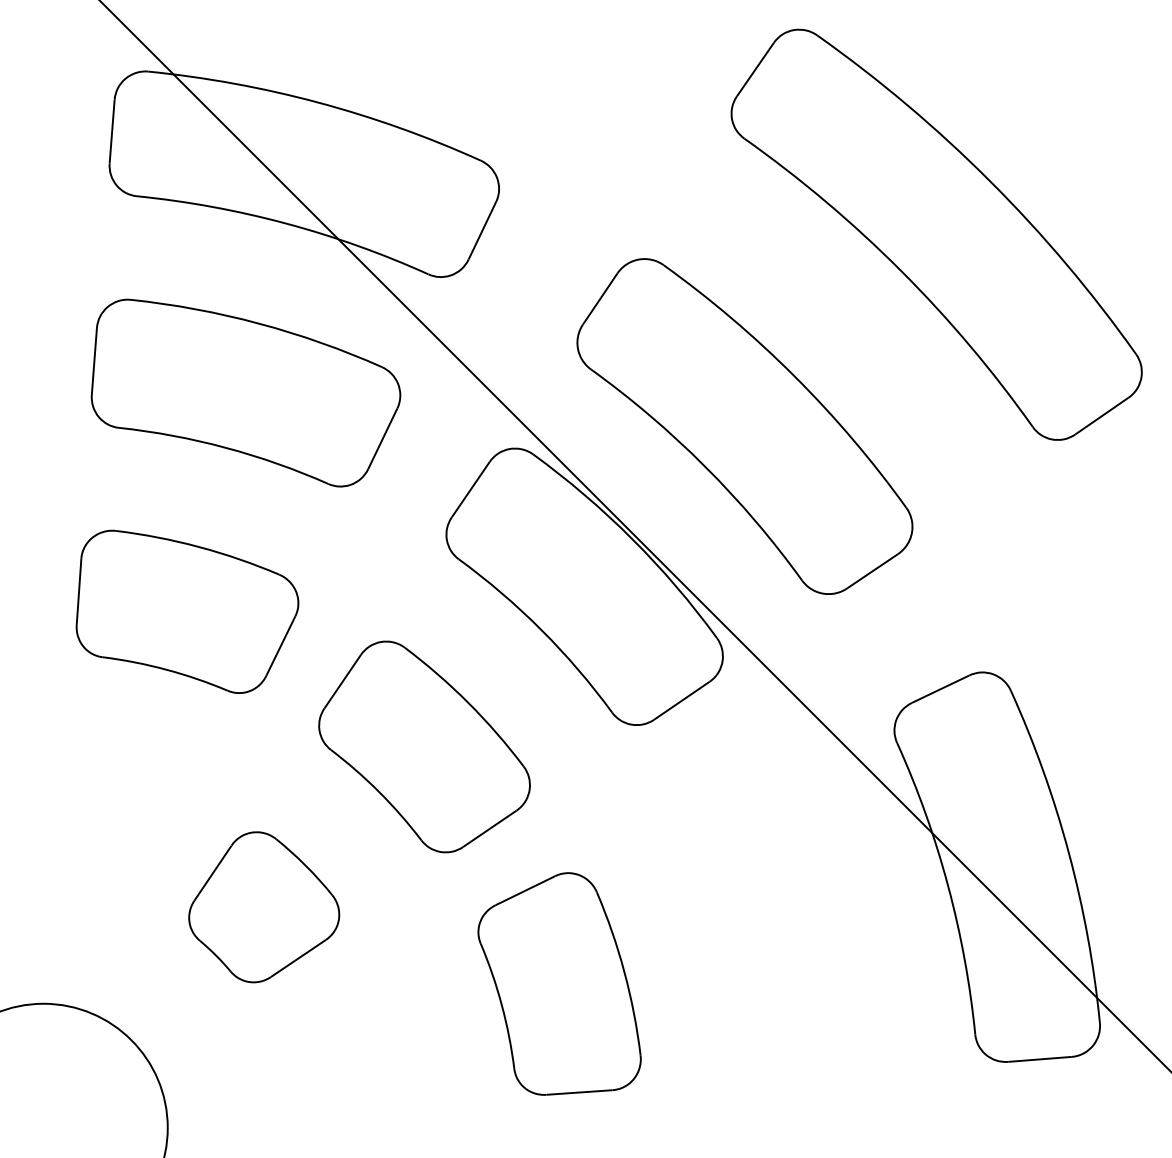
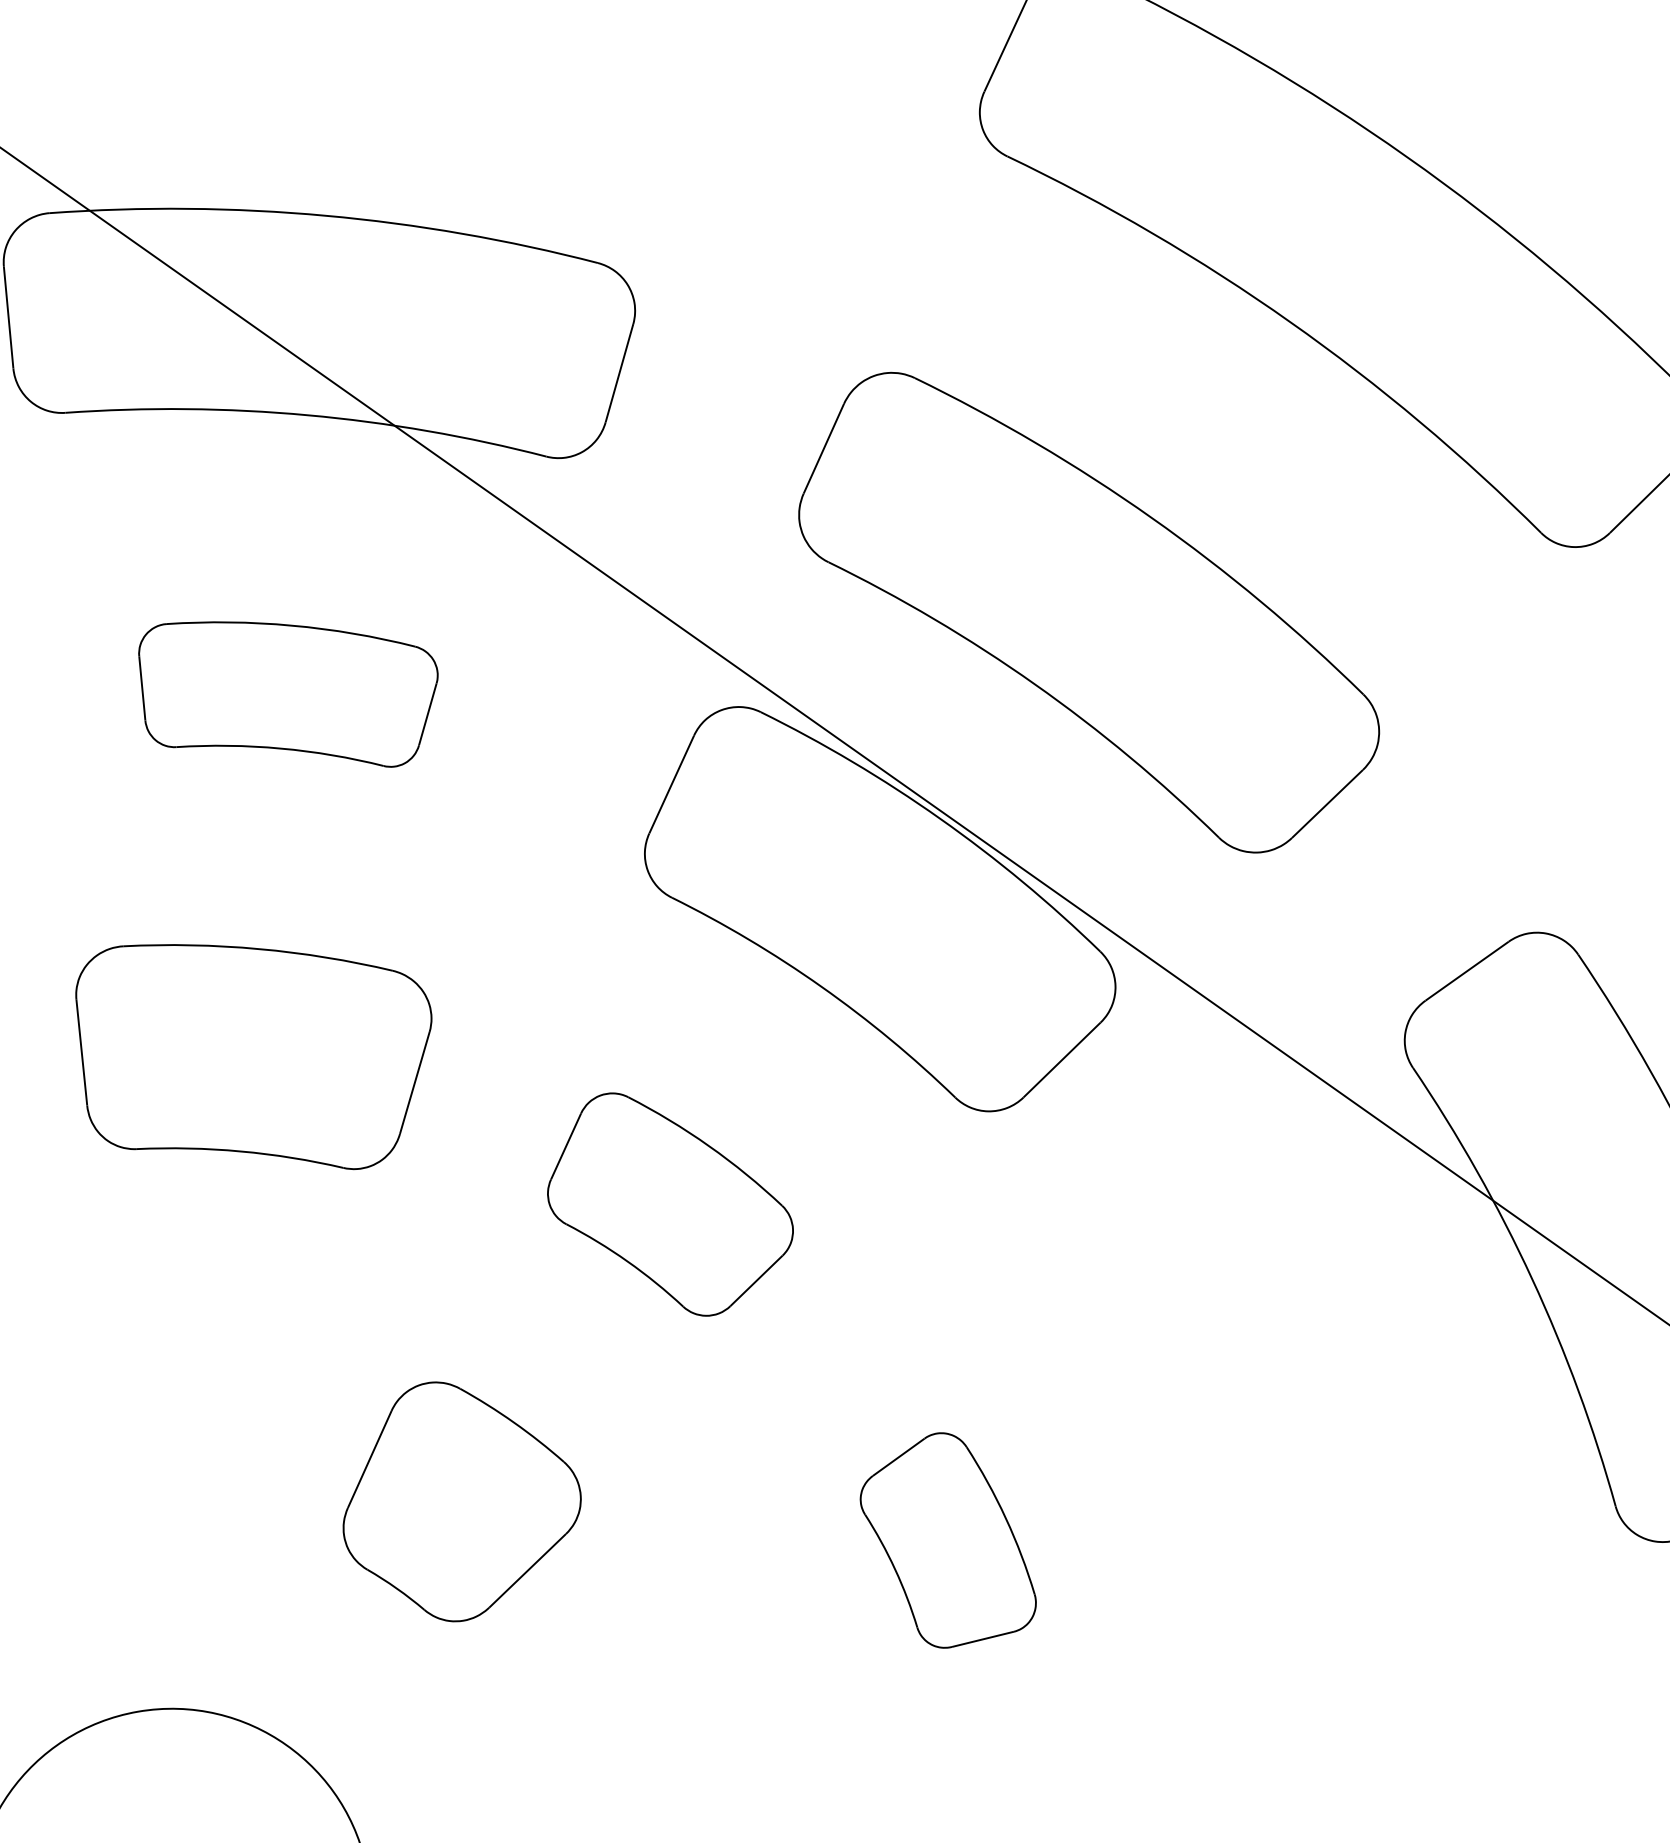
part: (245, 392) -> (289, 692), size x0.6
part: (424, 746) -> (668, 1202), size x0.7
part: (559, 983) -> (946, 1539), size x0.6

